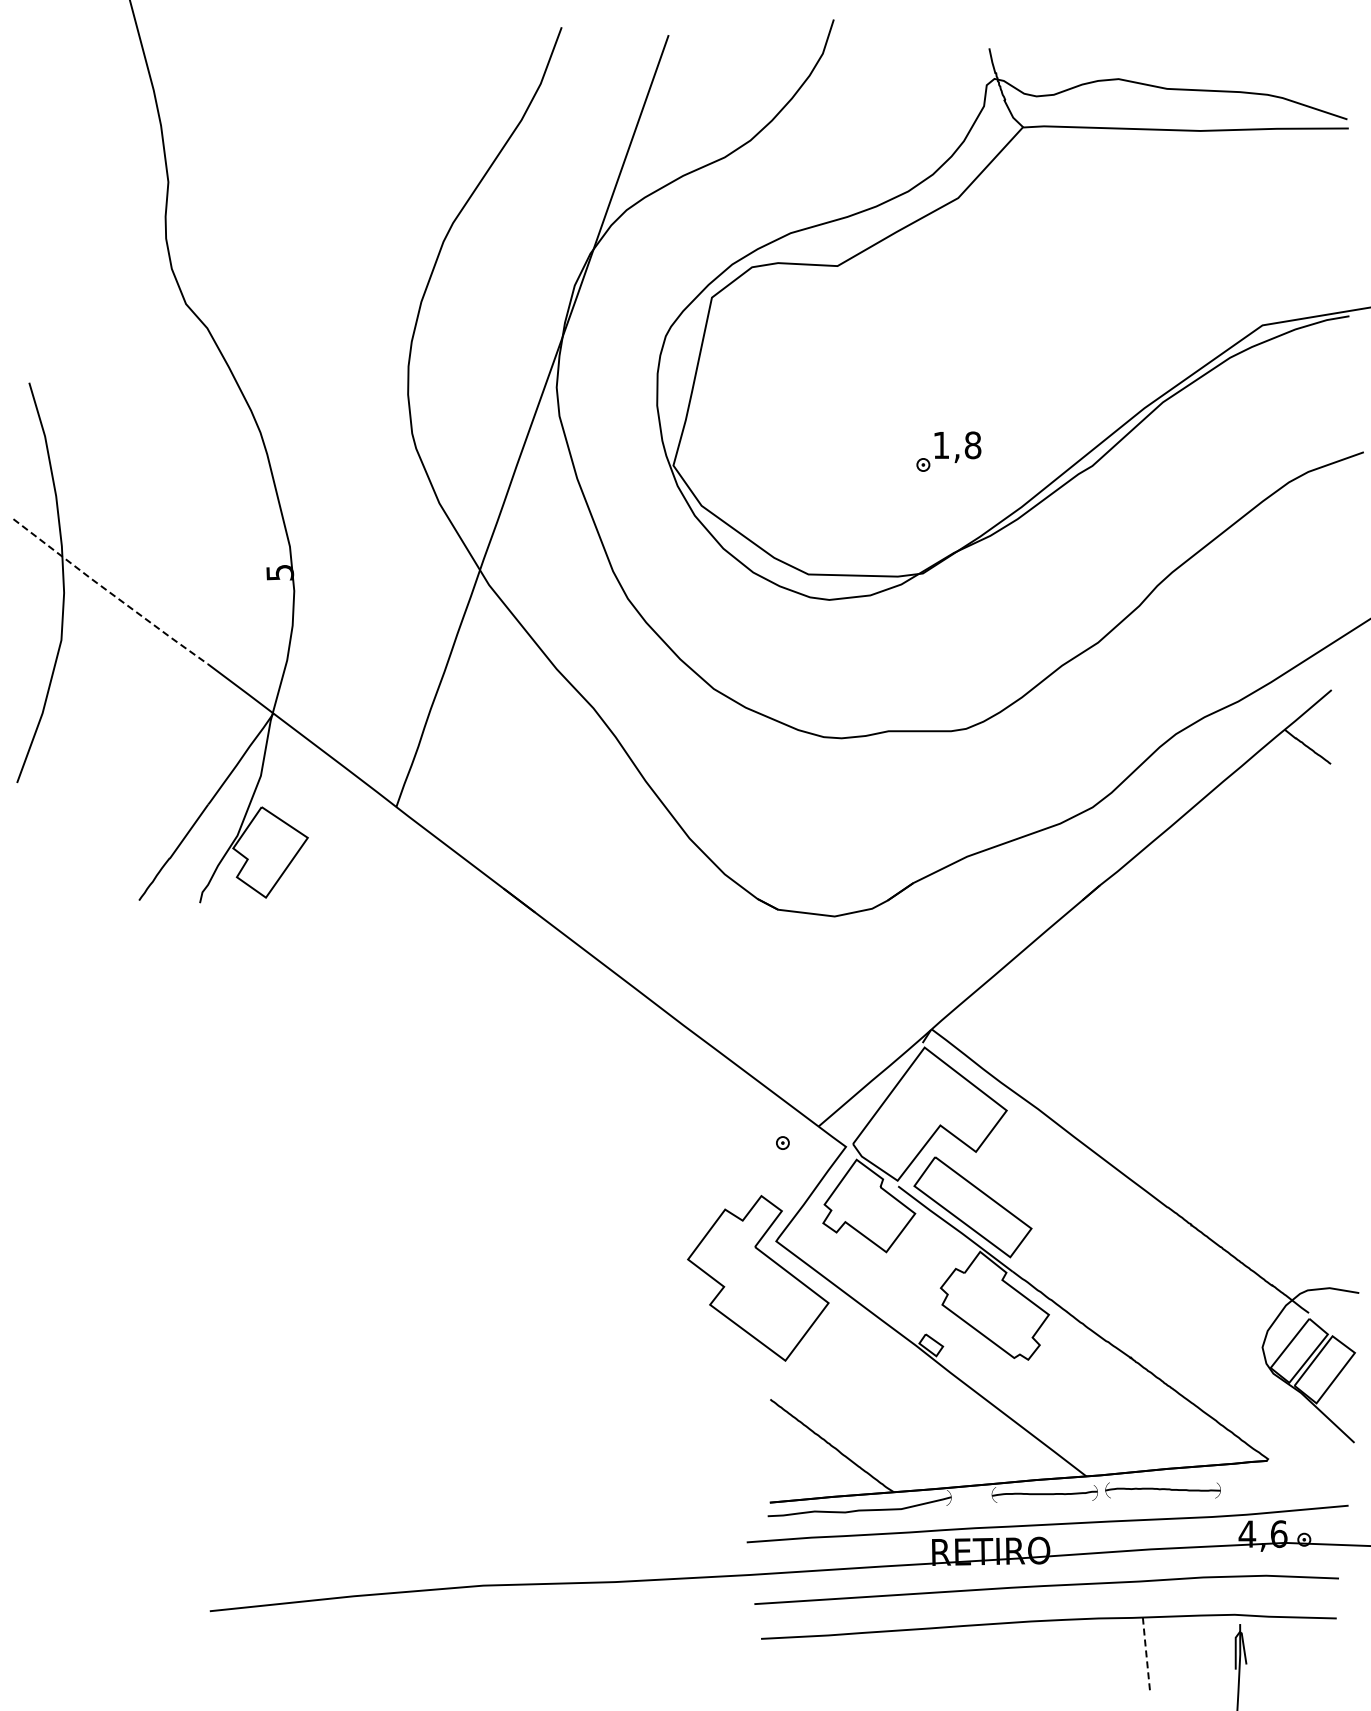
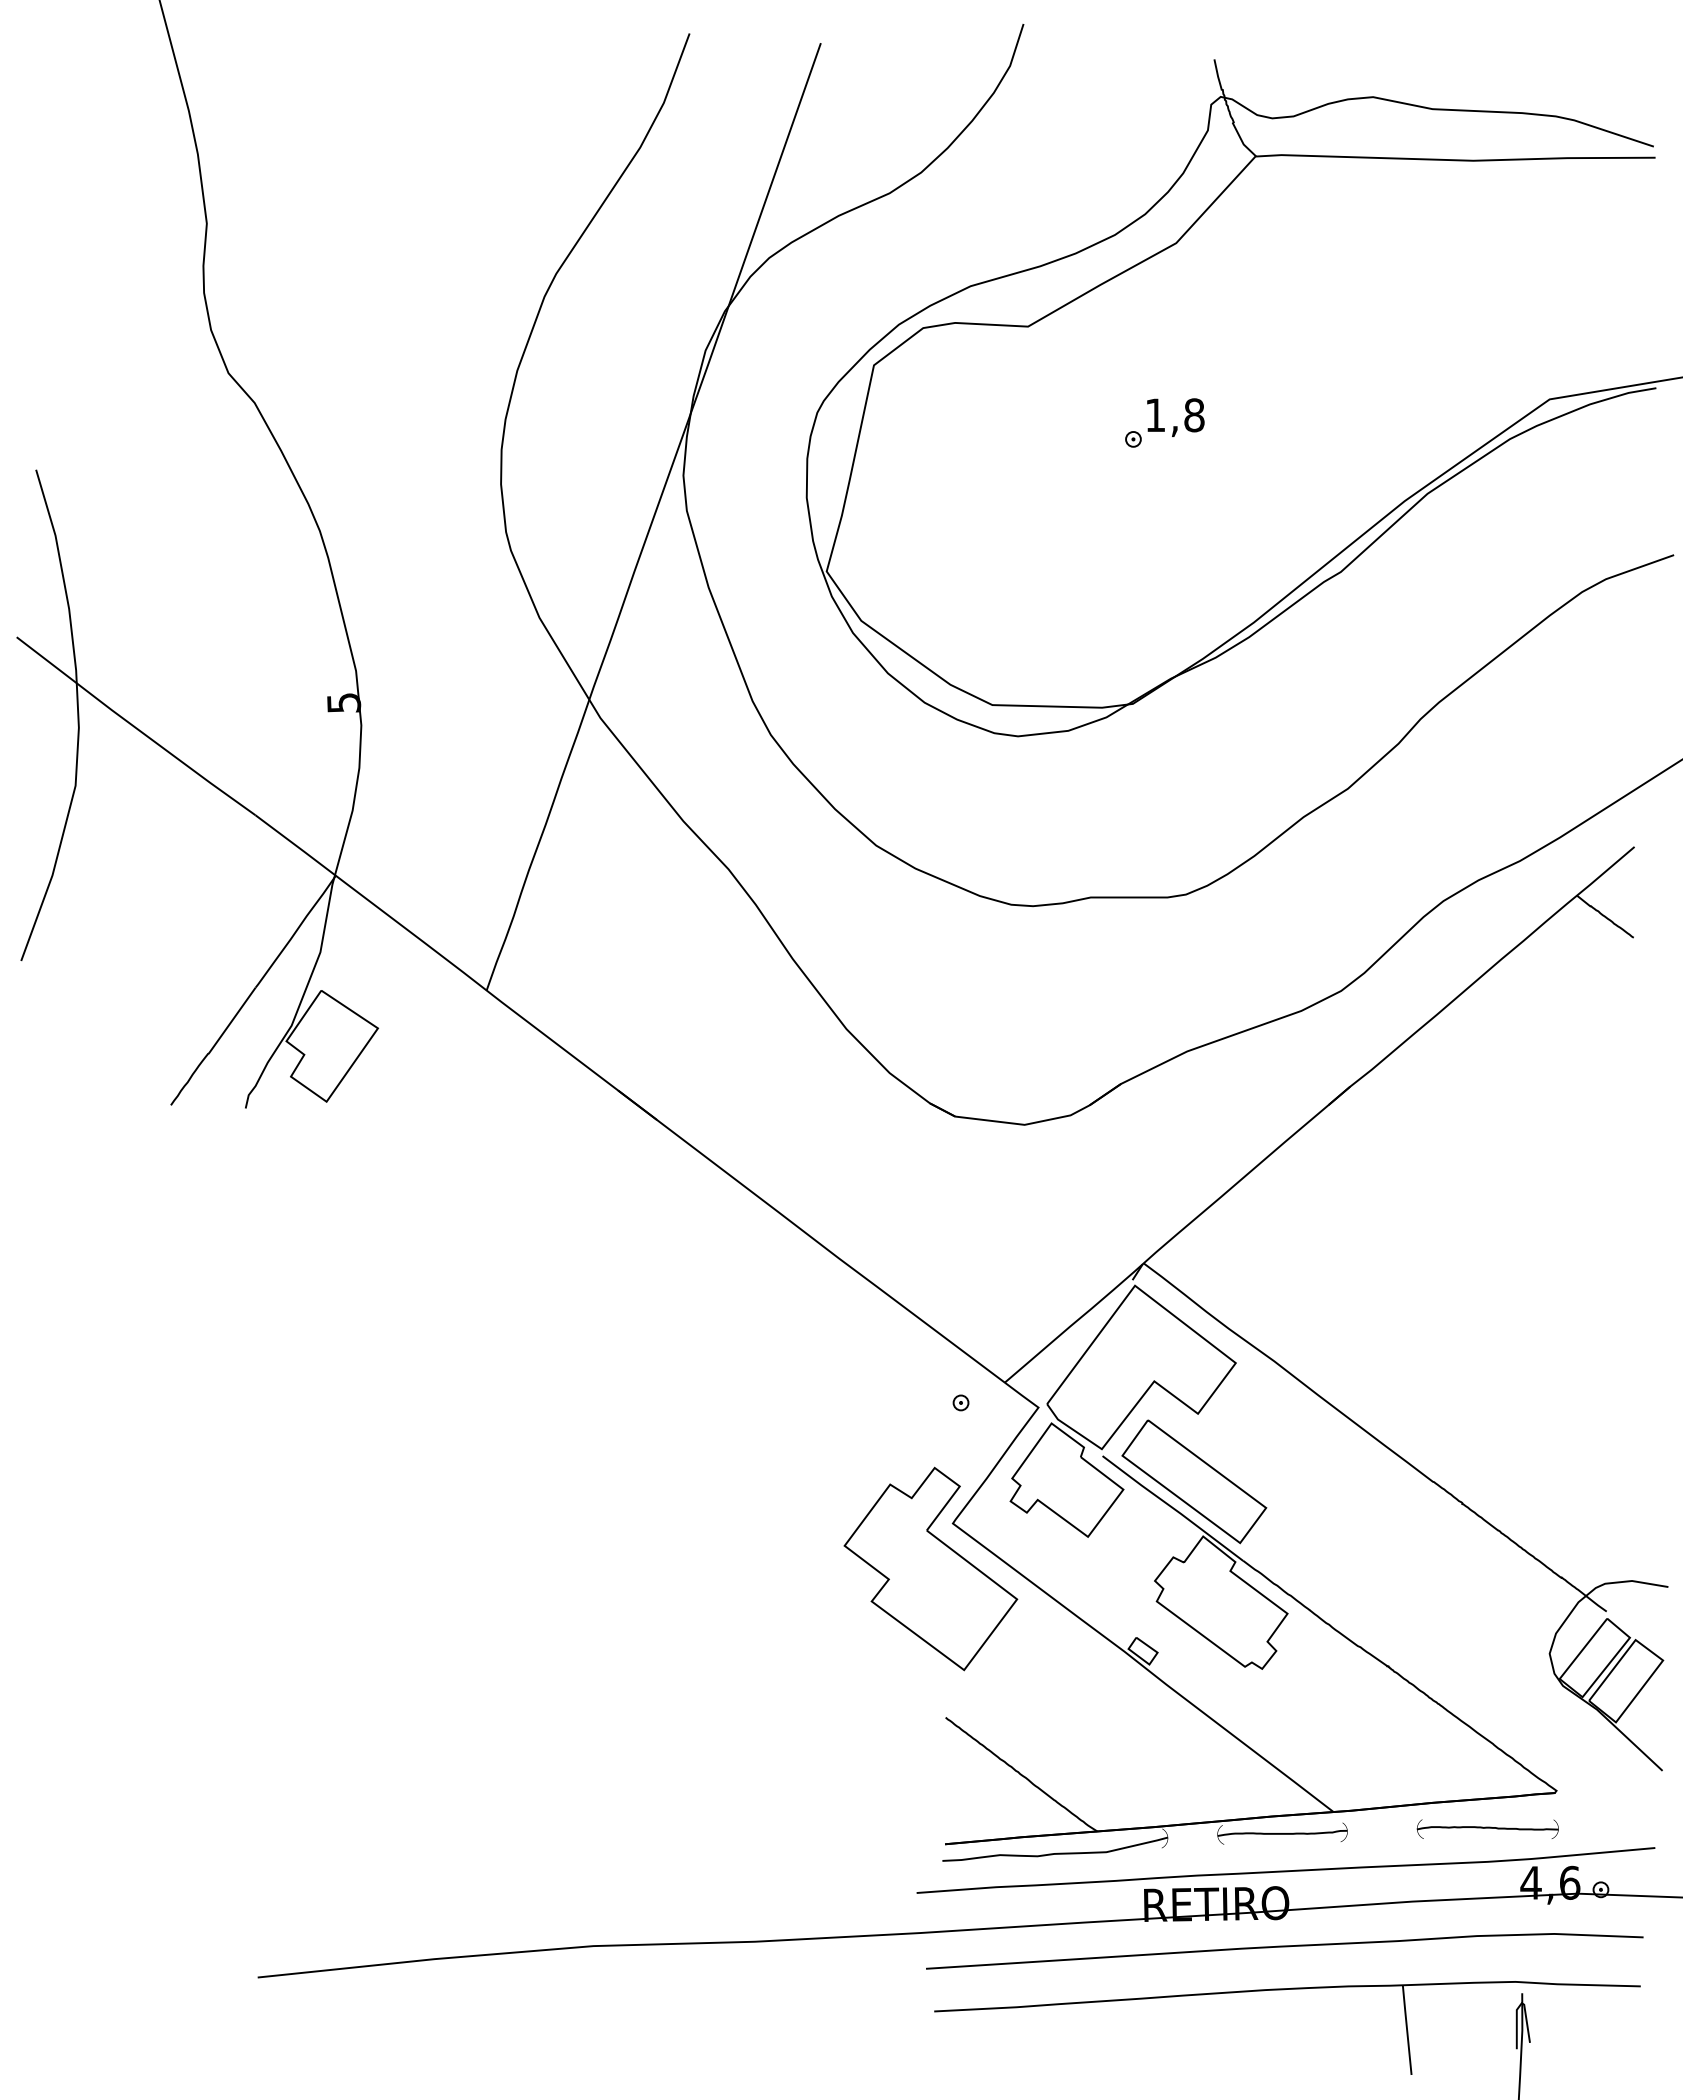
part: (948, 451) -> (1164, 422), moved
line: (110, 592) -> (135, 727), dashed -> solid
part: (1162, 1490) -> (1487, 1829), moved
line: (1146, 1654) -> (1407, 2030), dashed -> solid

